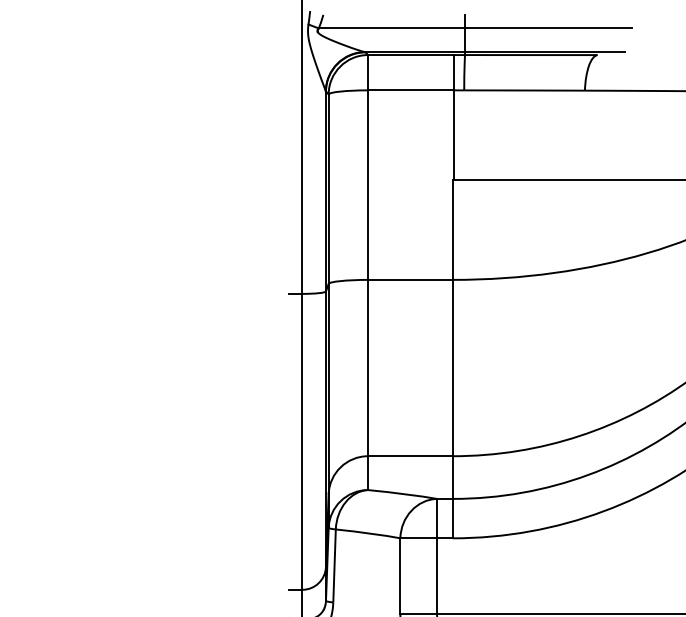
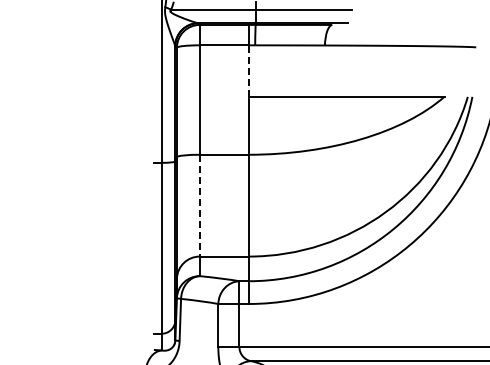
line: (454, 135) -> (249, 71), solid -> dashed
line: (367, 367) -> (199, 205), solid -> dashed

